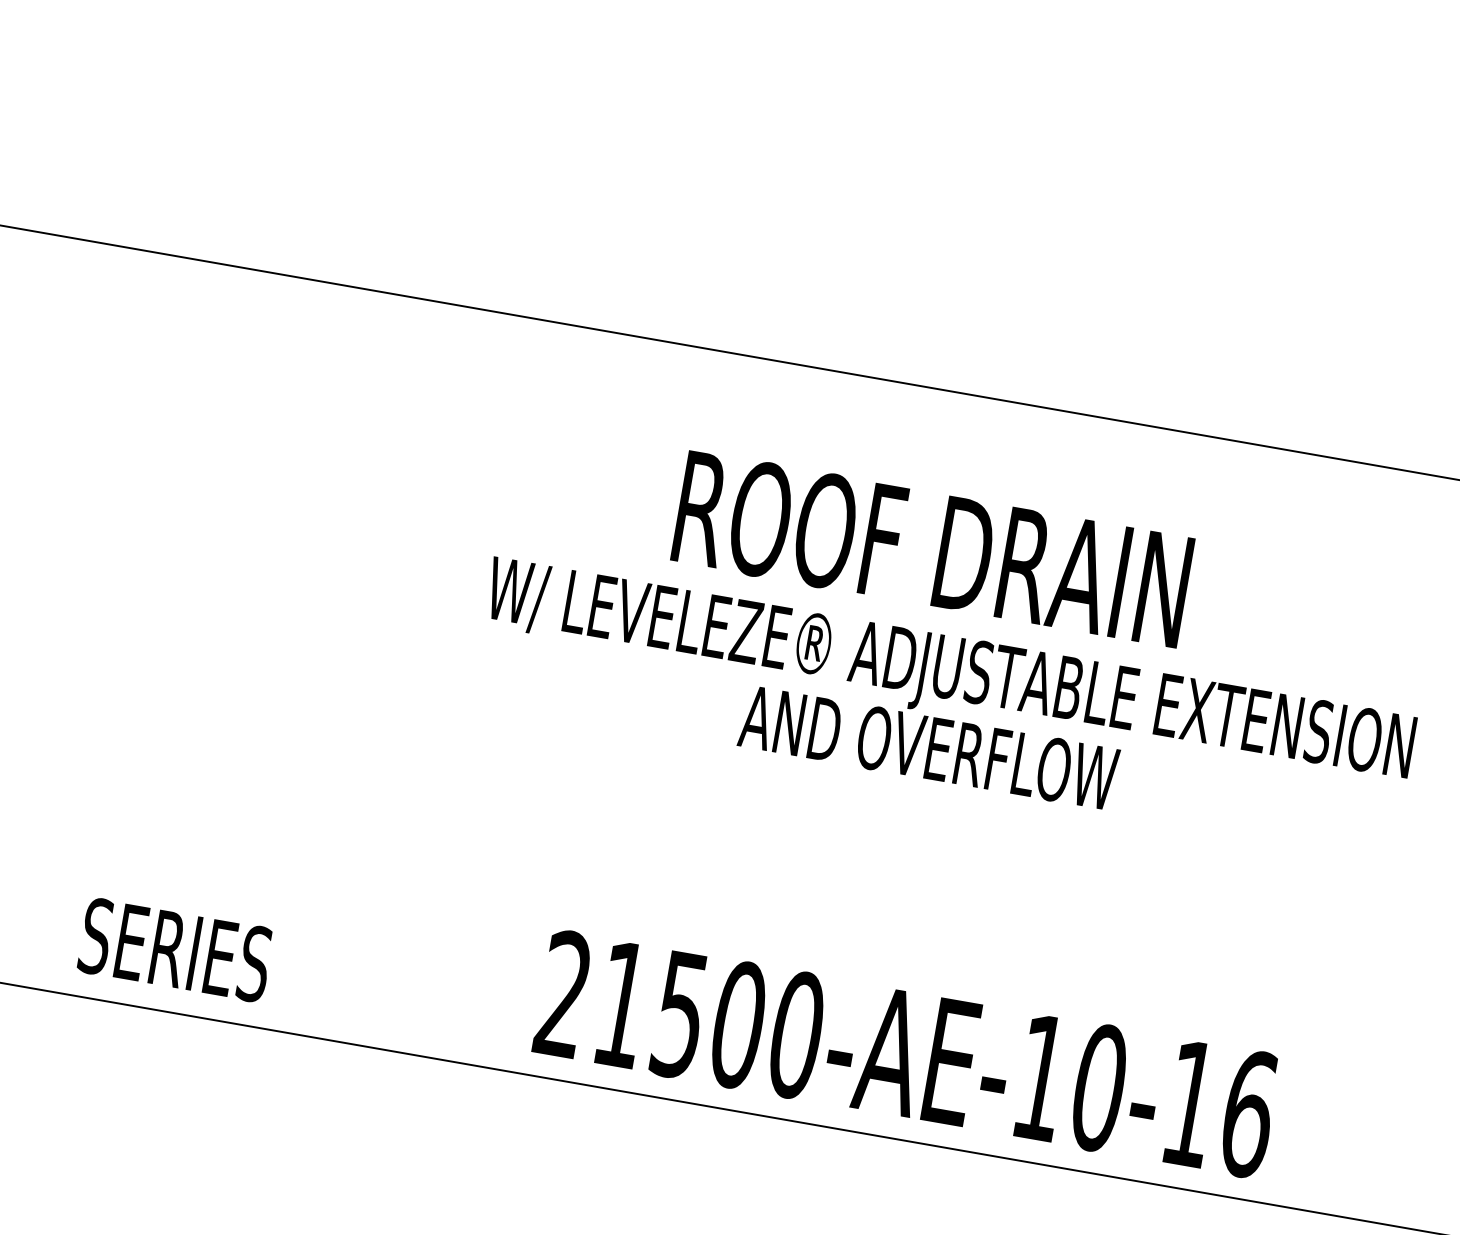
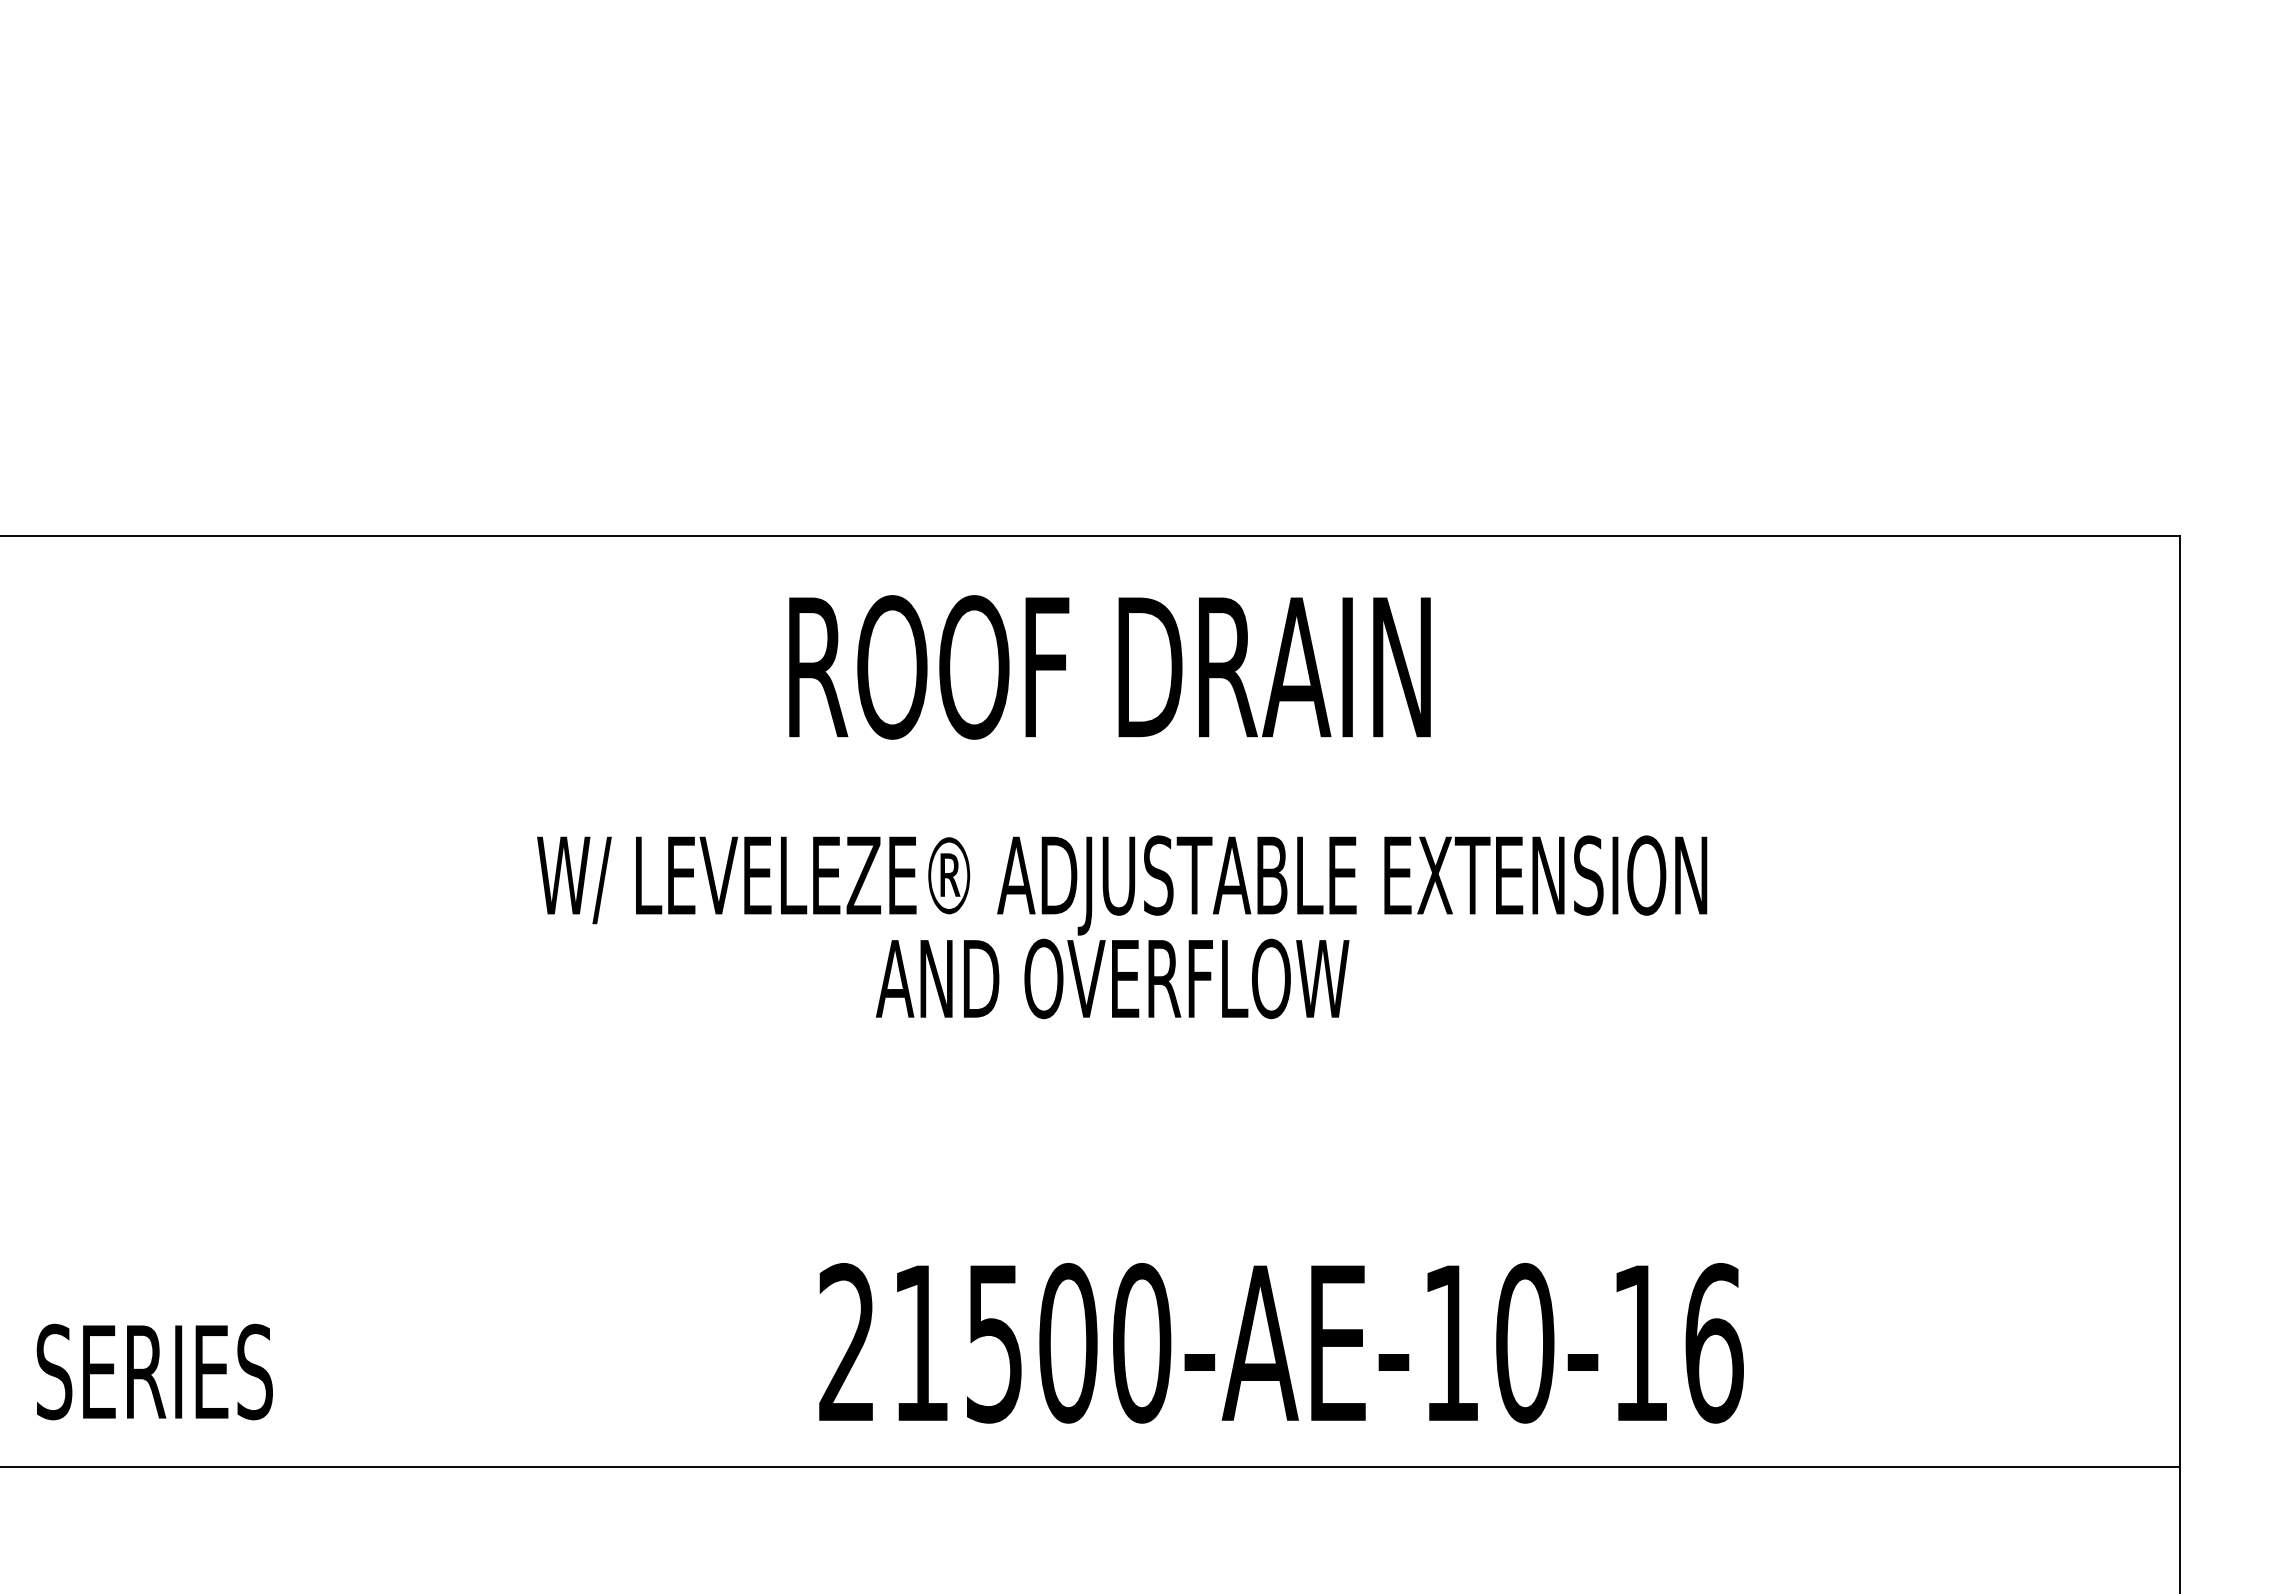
text: (932, 549) -> (1109, 667), moved
text: (175, 949) -> (154, 1371), moved
text: (906, 1054) -> (1281, 1343), moved

